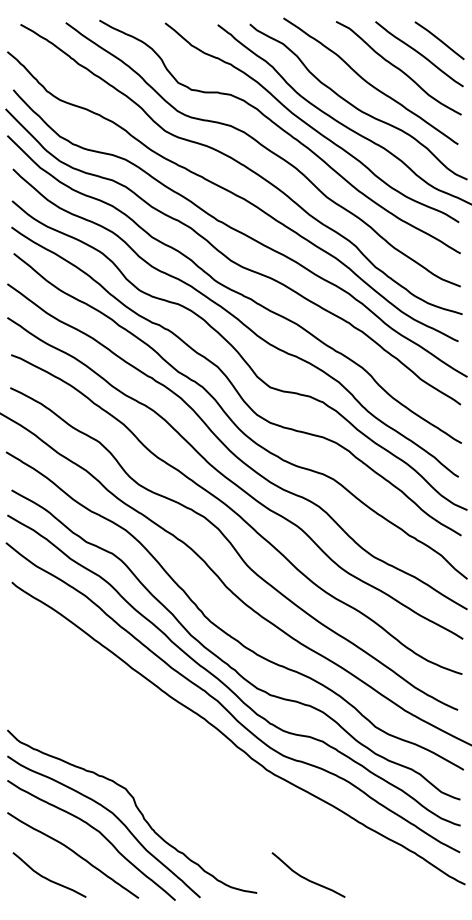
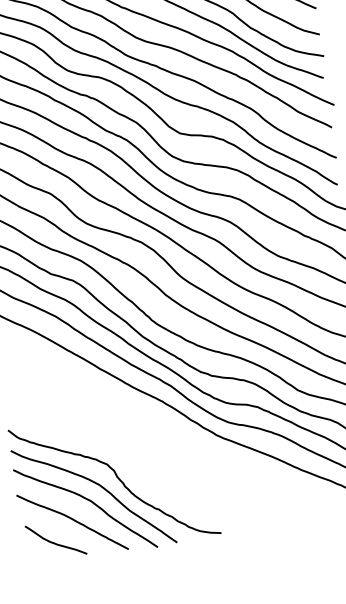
curve: (307, 878) -> (259, 516), removed

